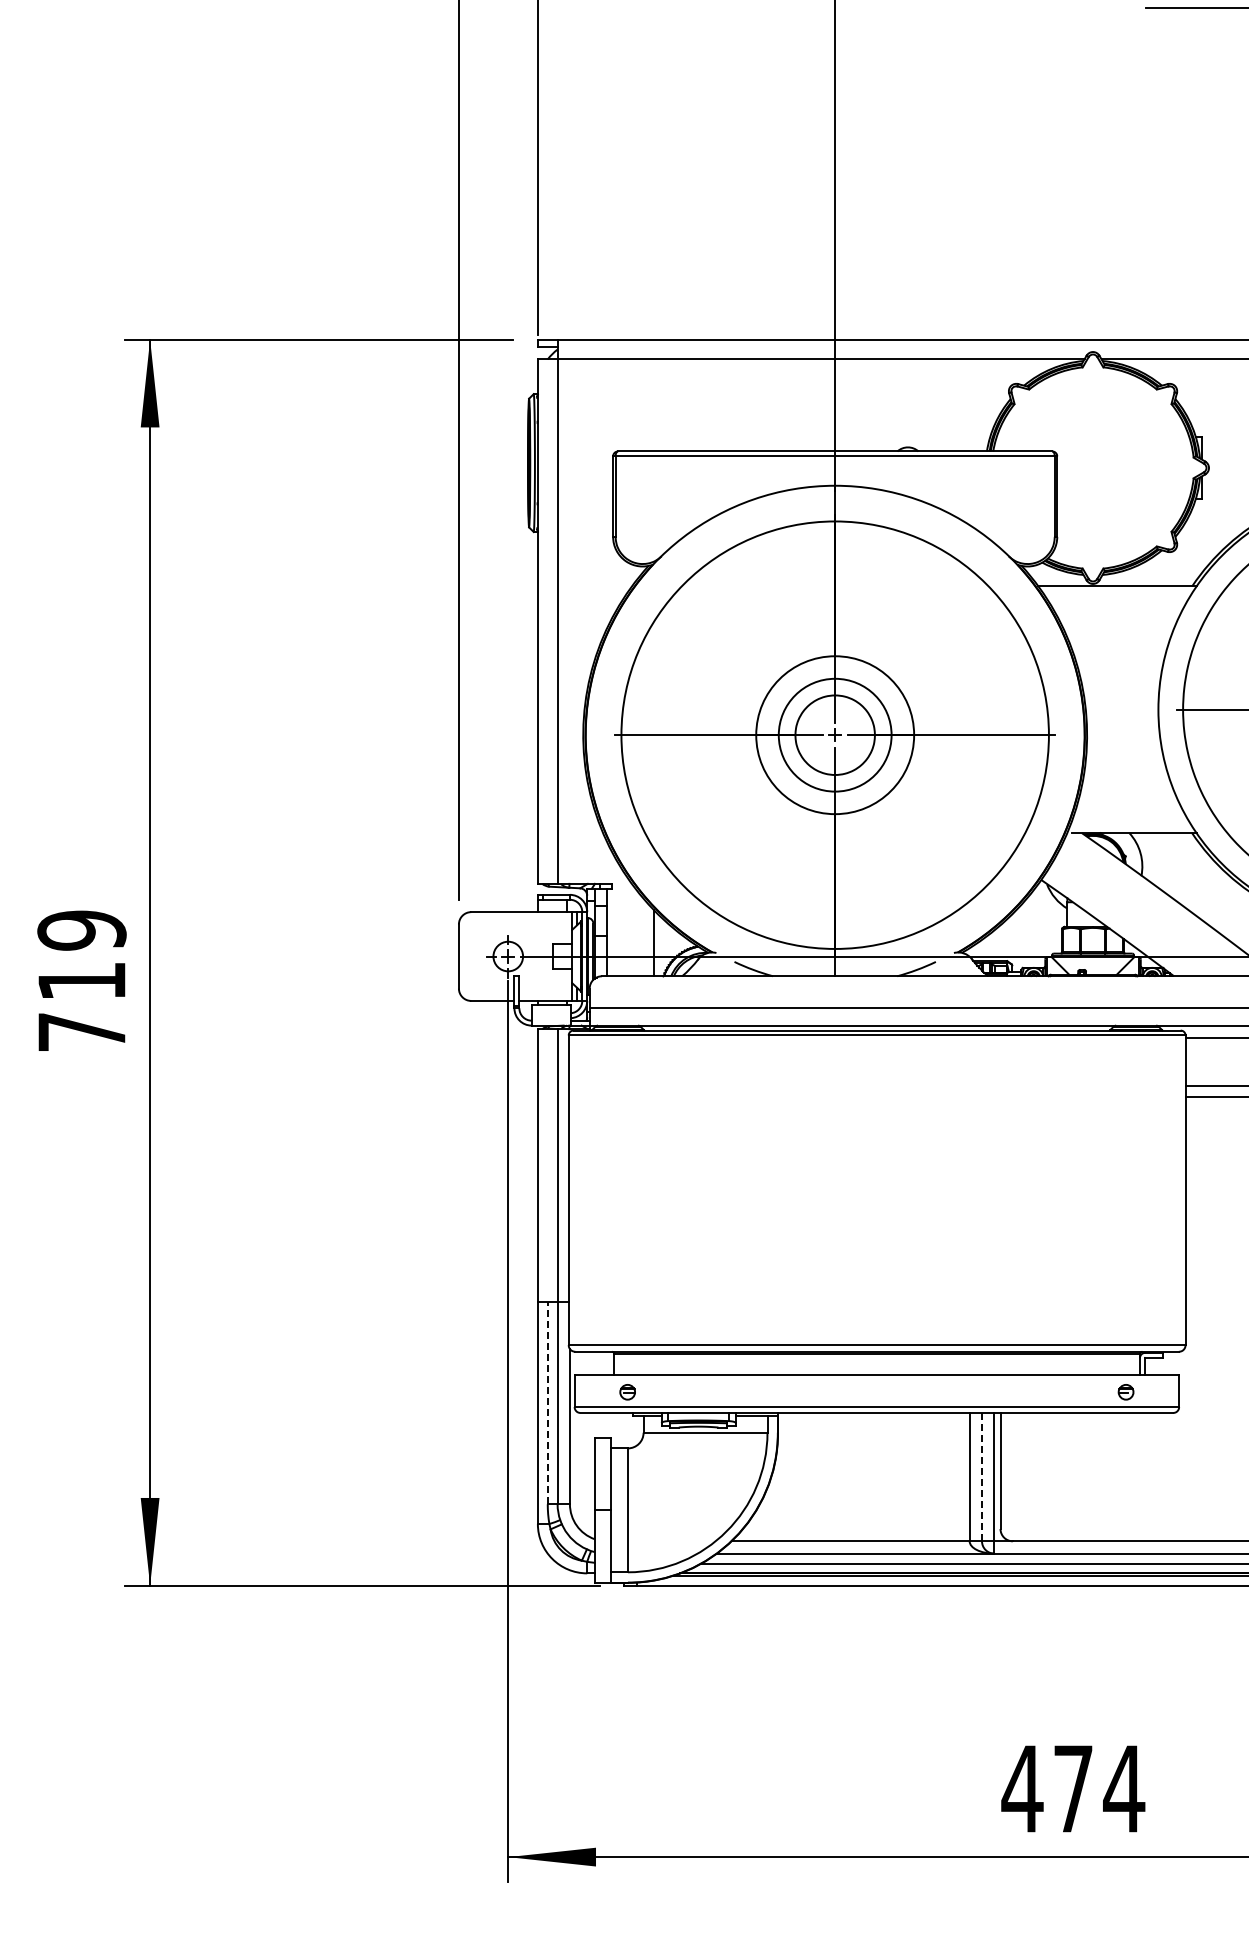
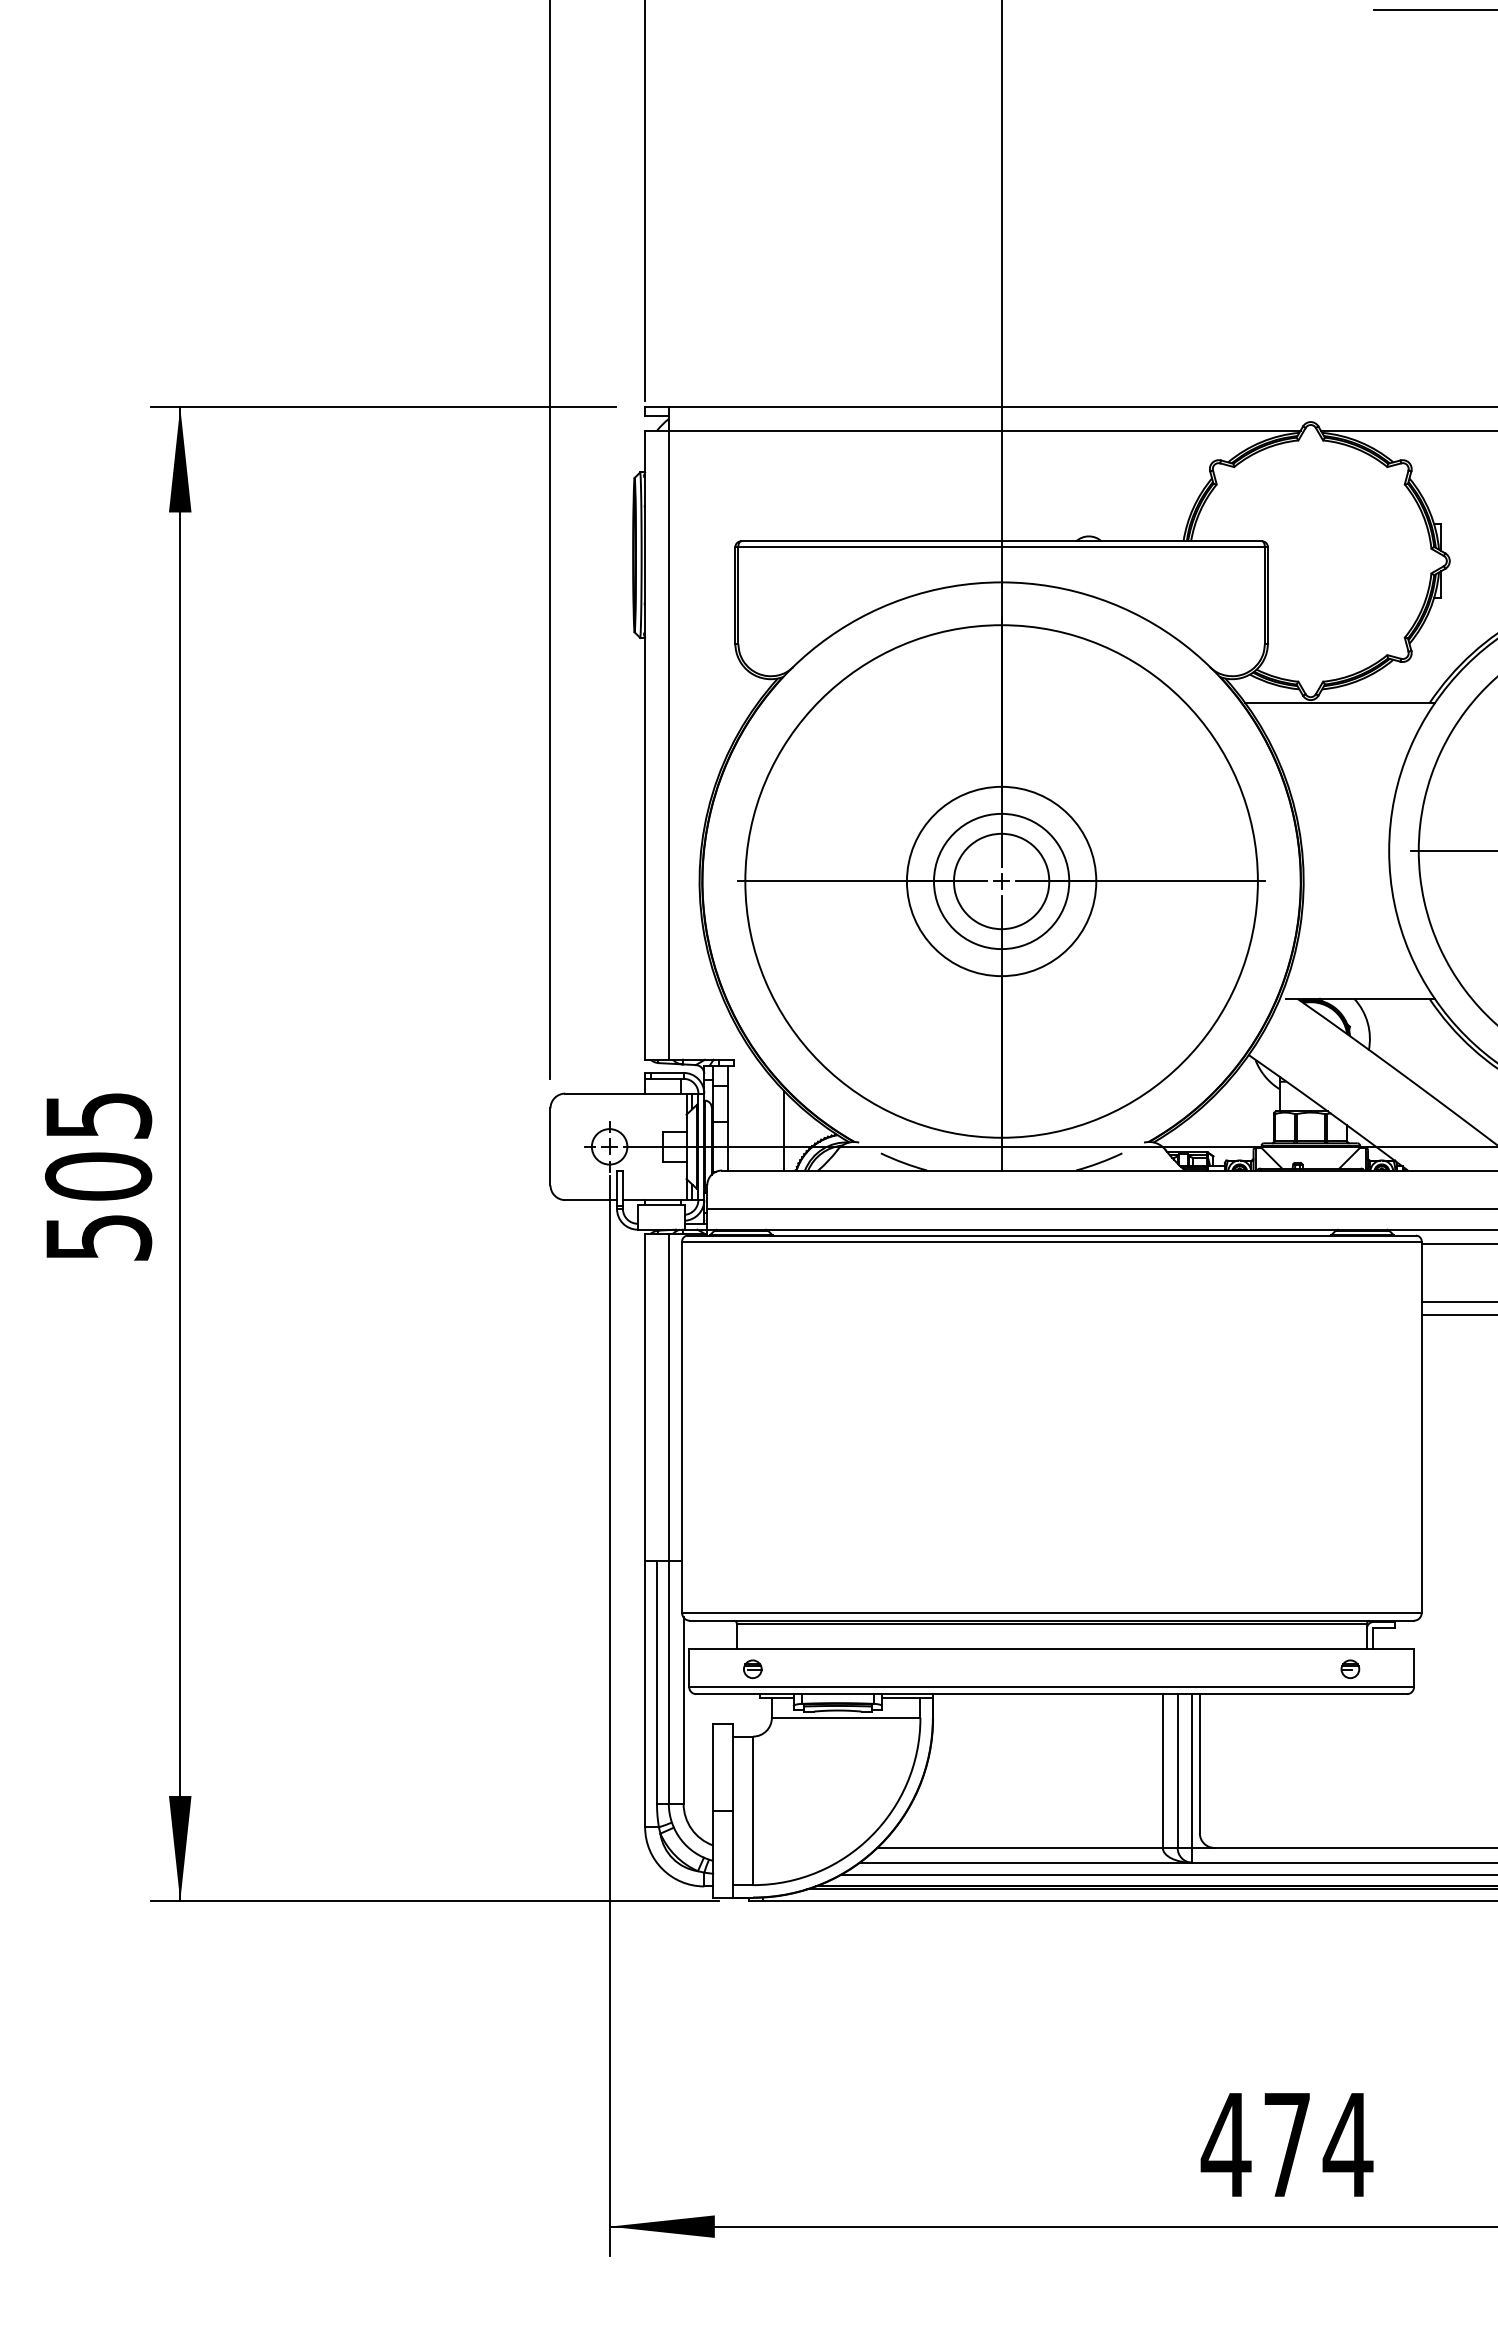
text: (81, 980) -> (97, 1175), 719 -> 505
line: (547, 1402) -> (656, 1681), dashed -> solid
line: (982, 1476) -> (1178, 1770), dashed -> solid

